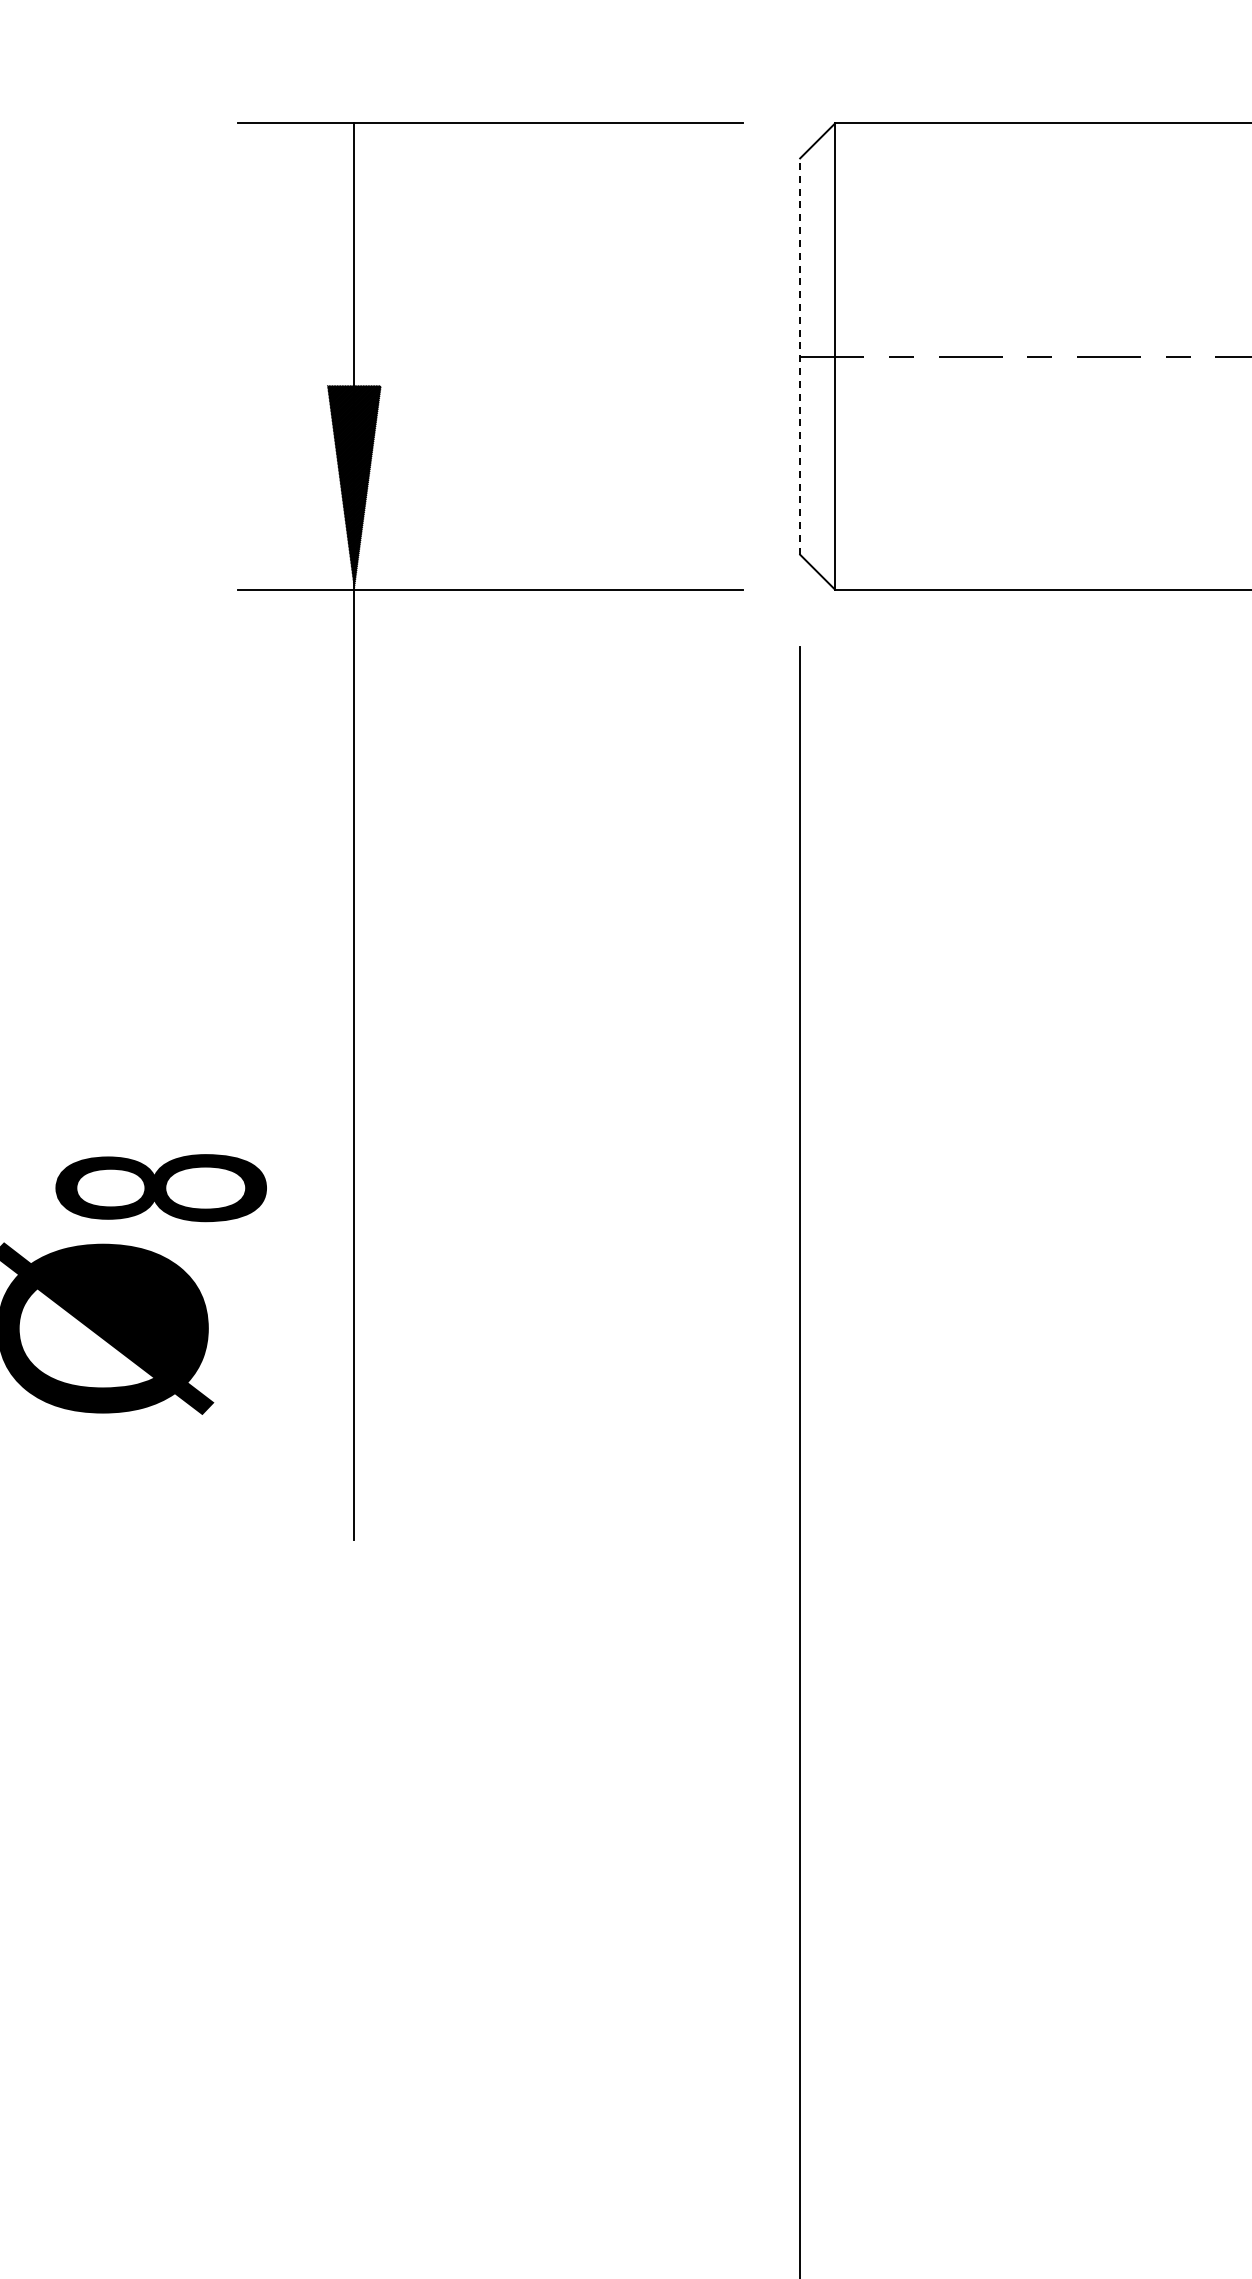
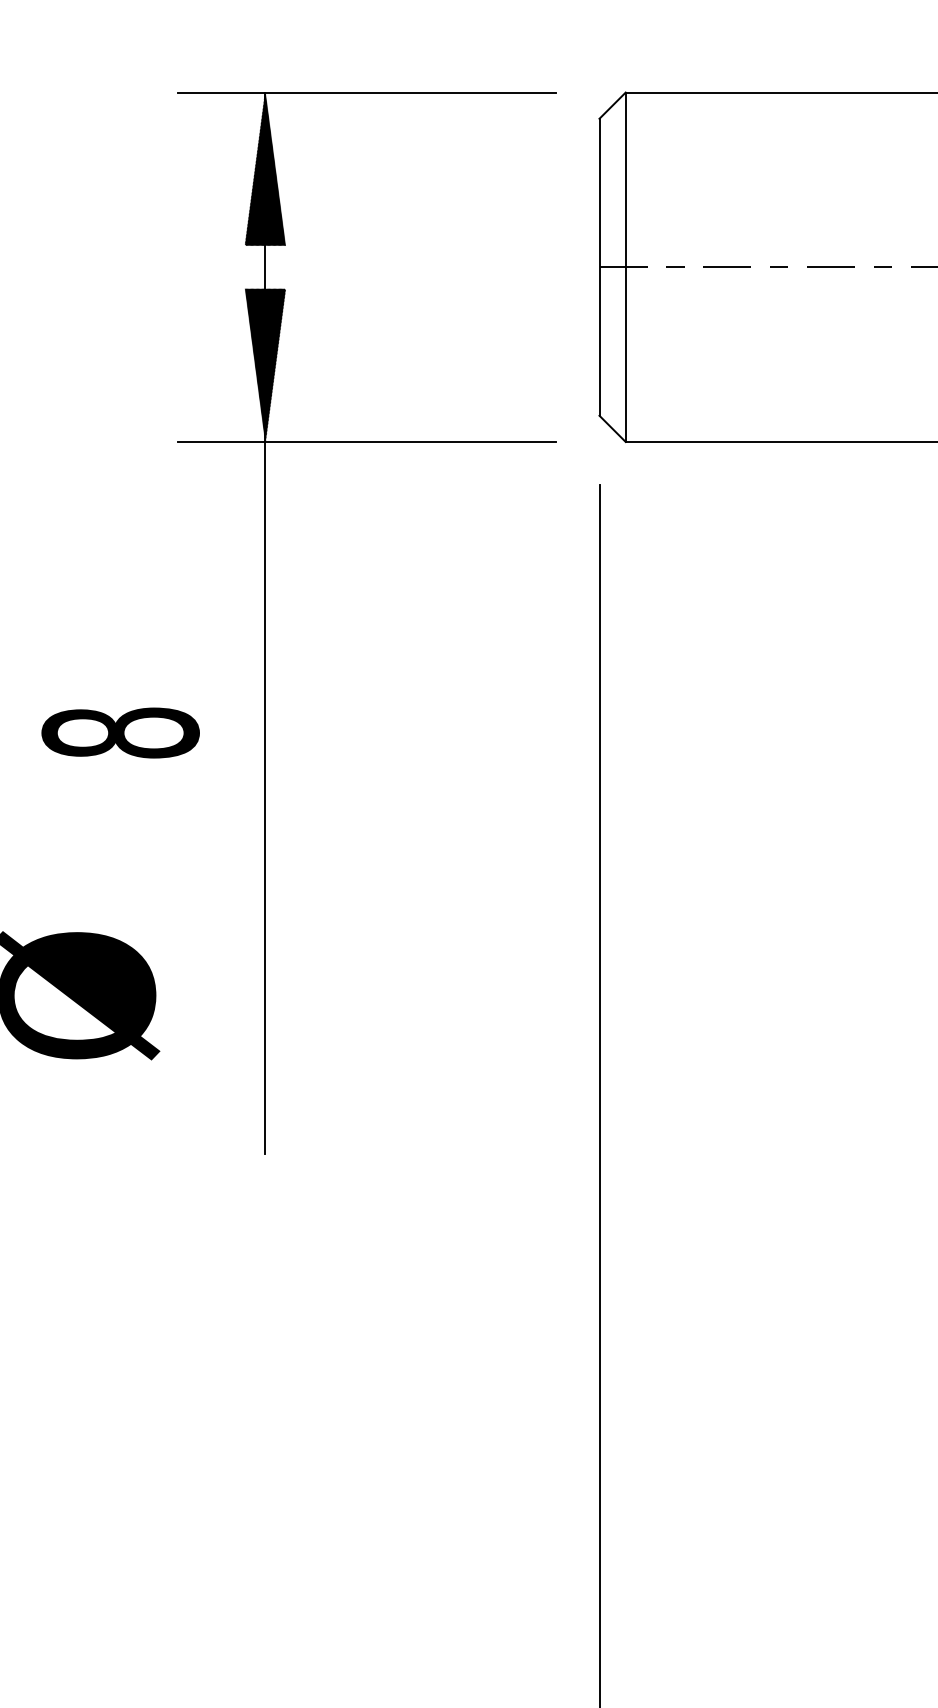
hatch: (354, 225) -> (265, 169), added
line: (800, 356) -> (599, 267), dashed -> solid
text: (160, 1188) -> (120, 733), moved

